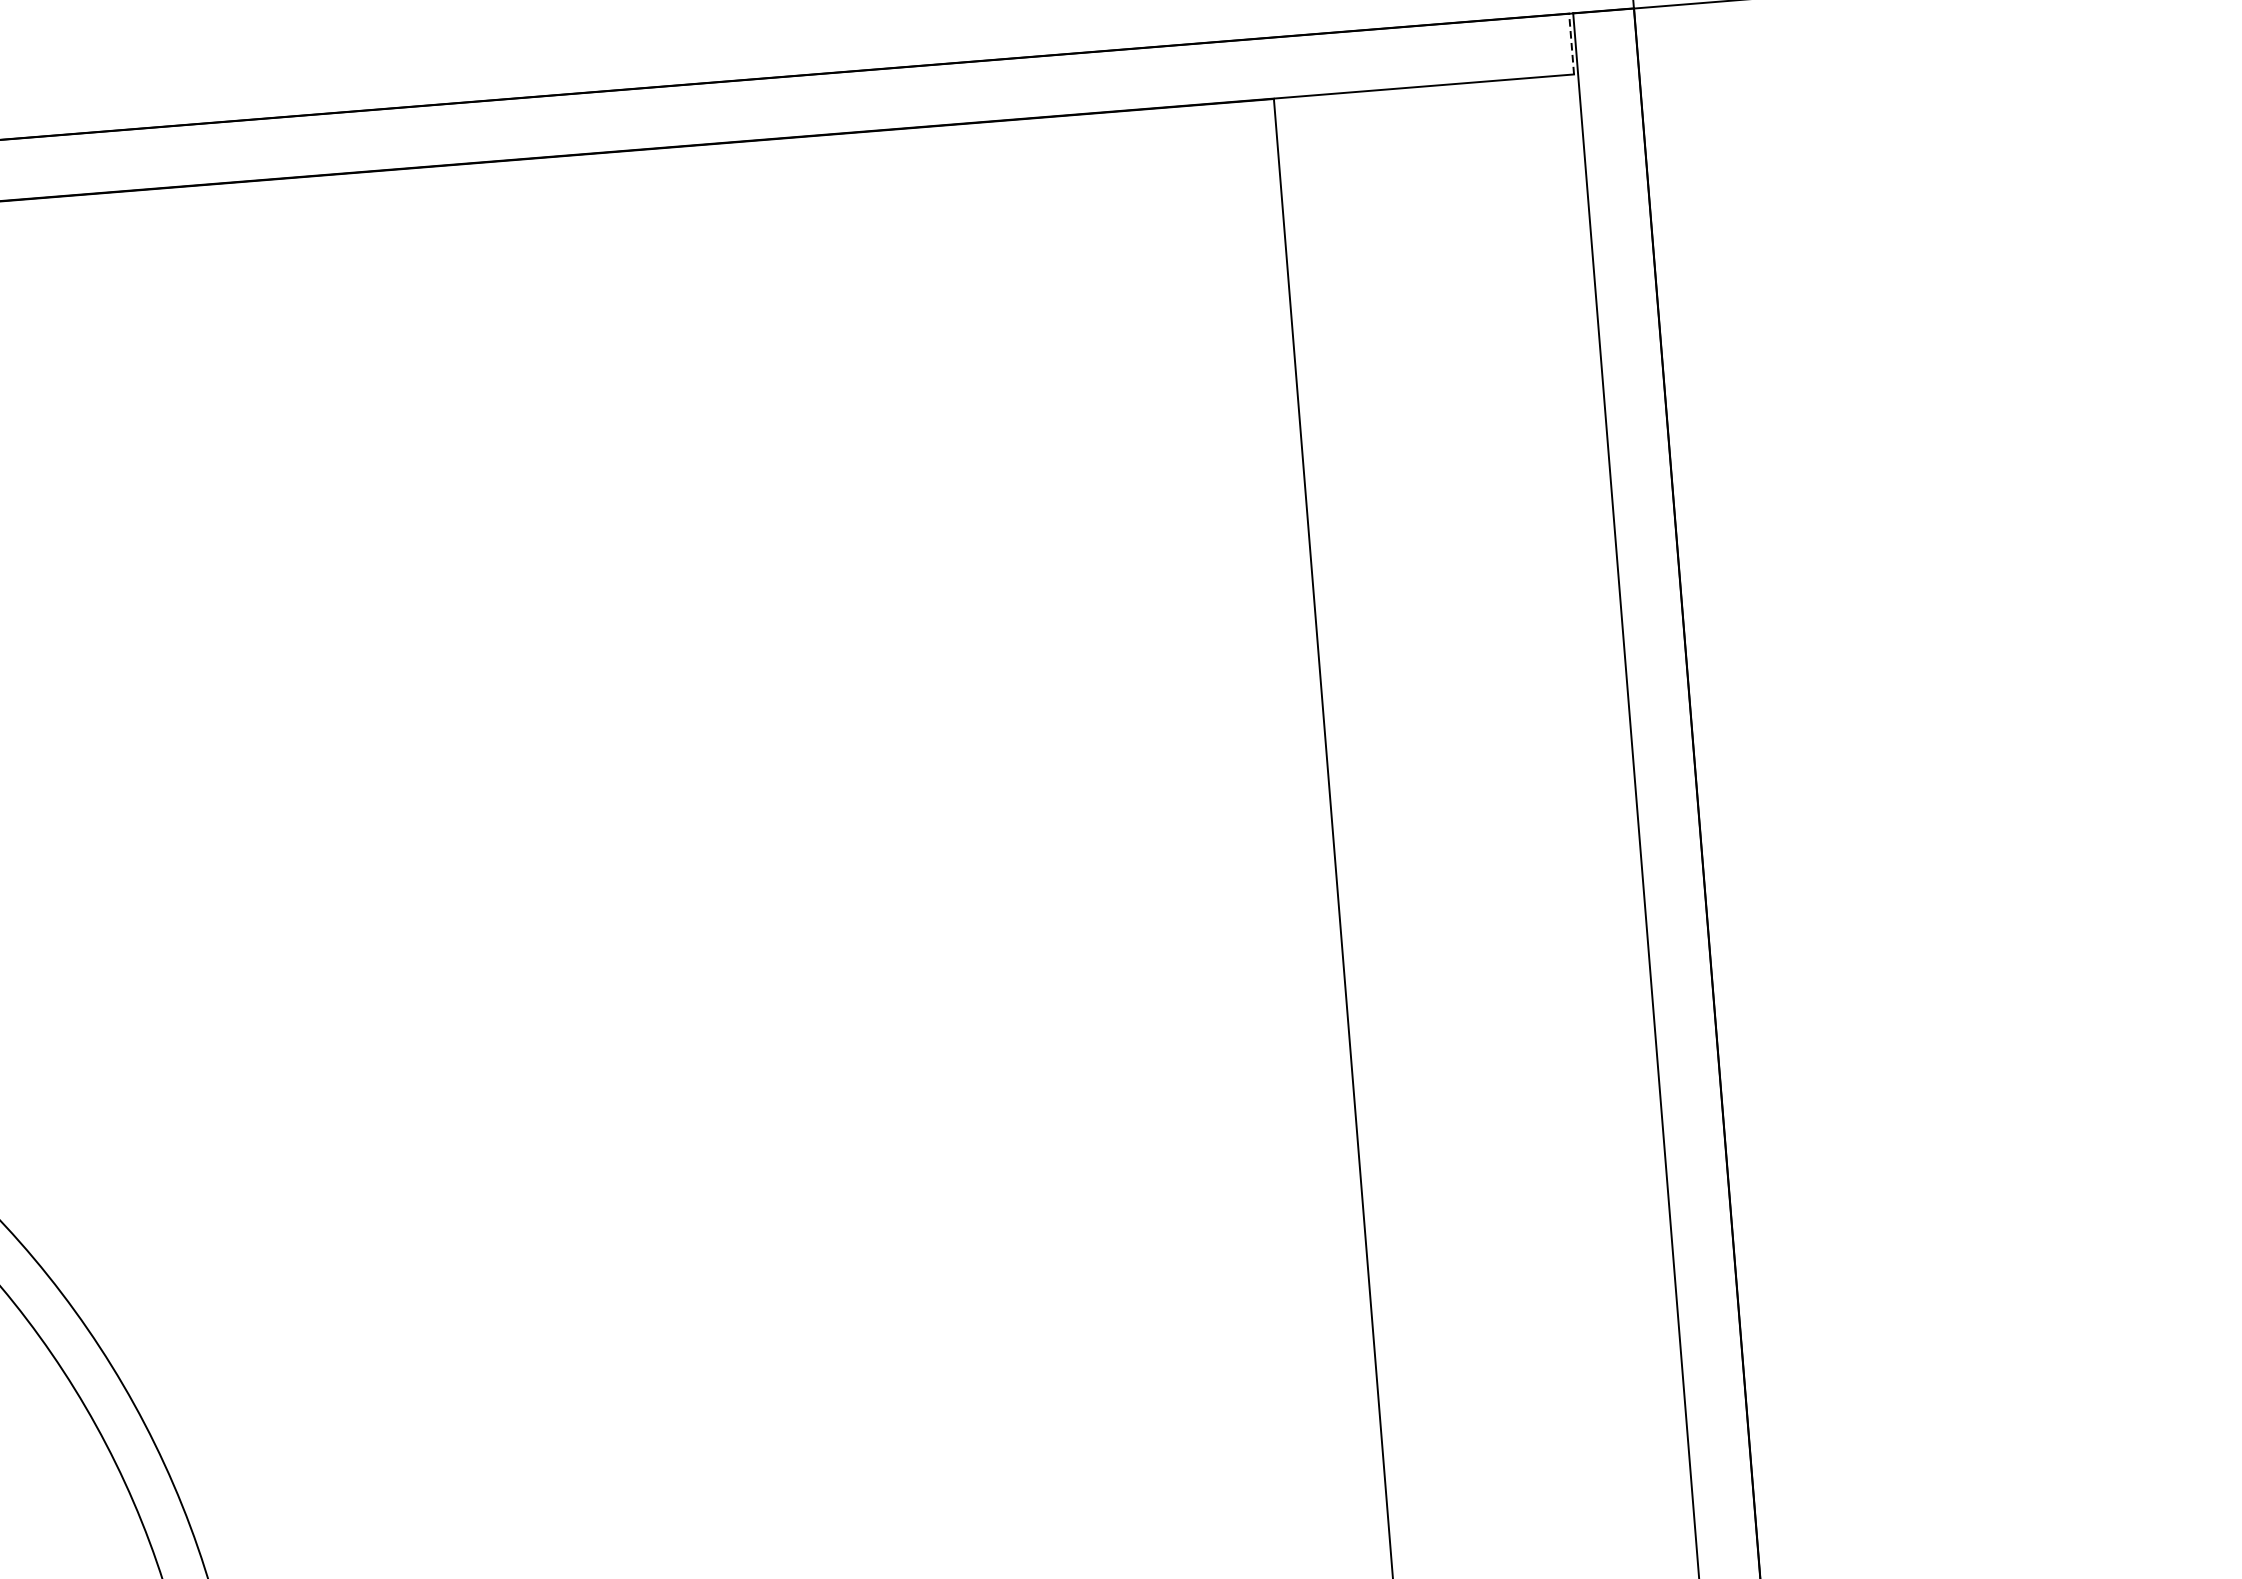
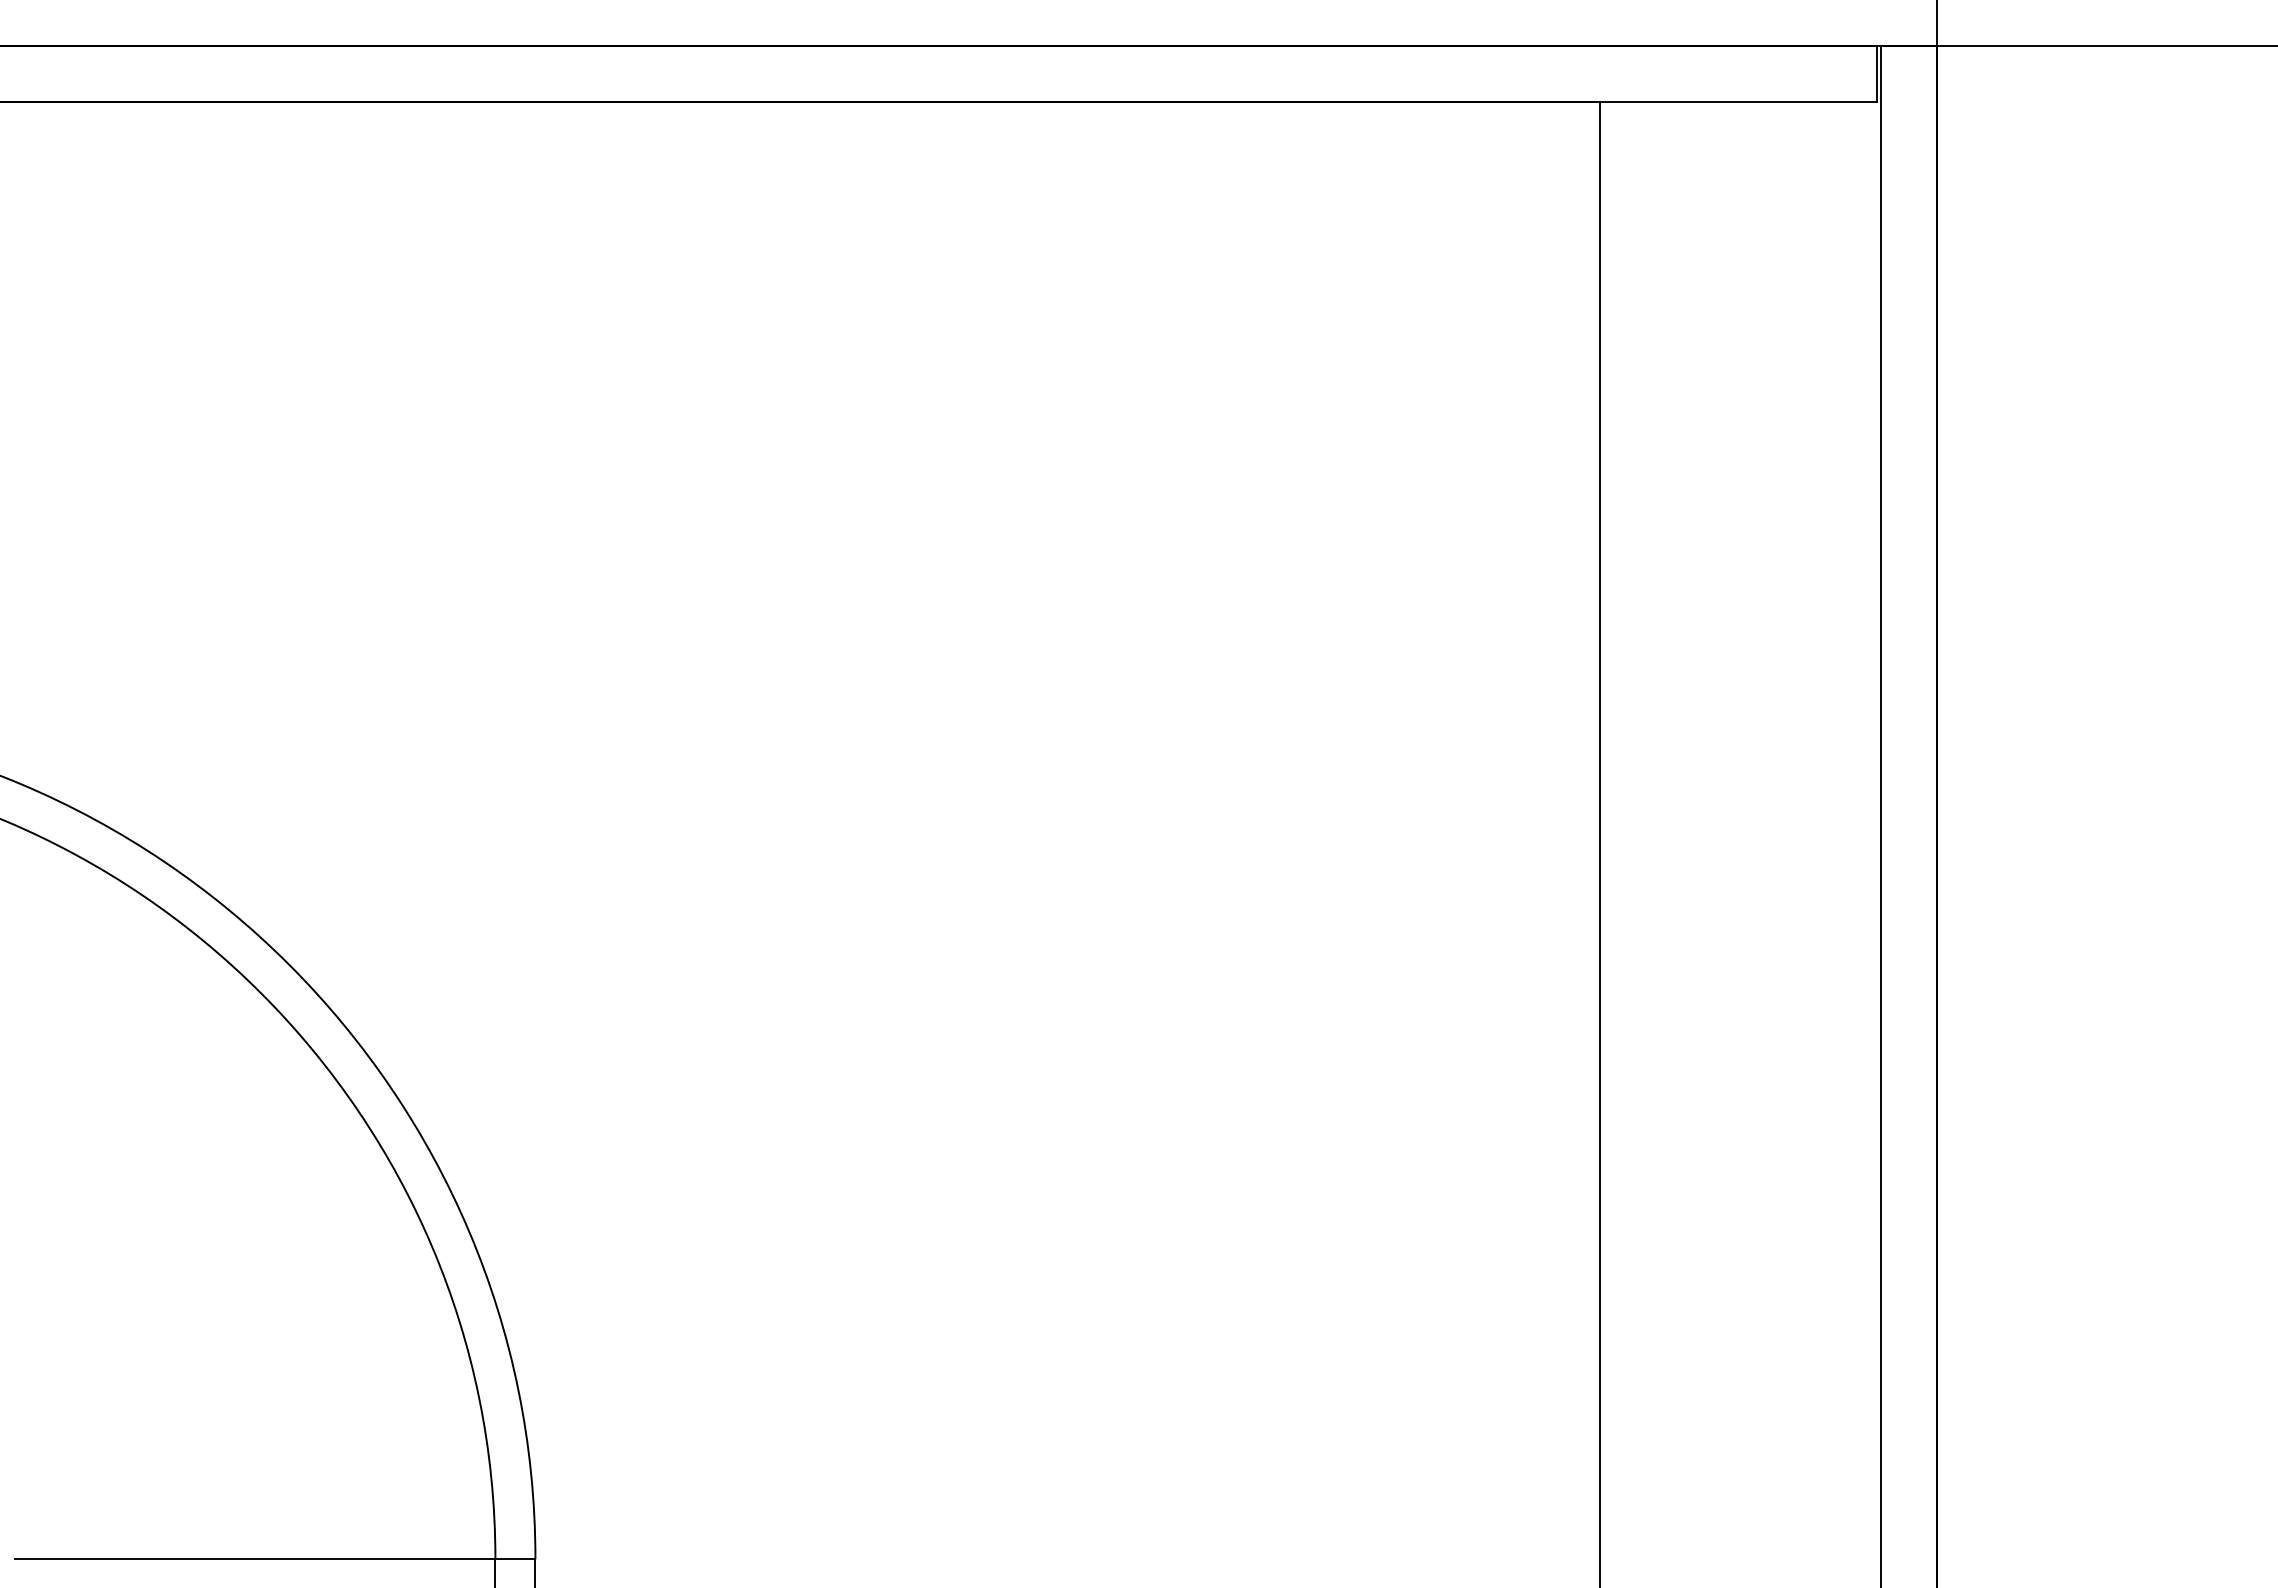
line: (1571, 43) -> (1876, 73), dashed -> solid

